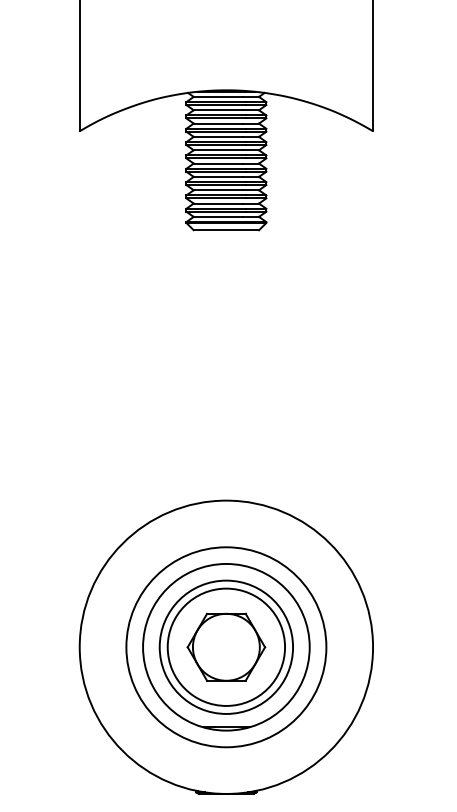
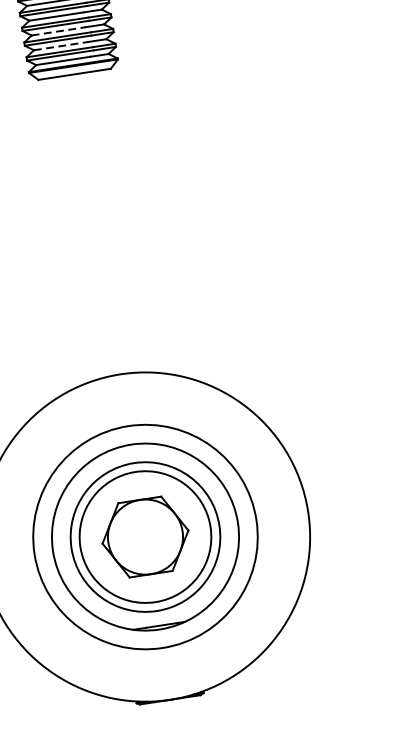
line: (218, 190) -> (59, 31), solid -> dashed
line: (218, 203) -> (61, 45), solid -> dashed

